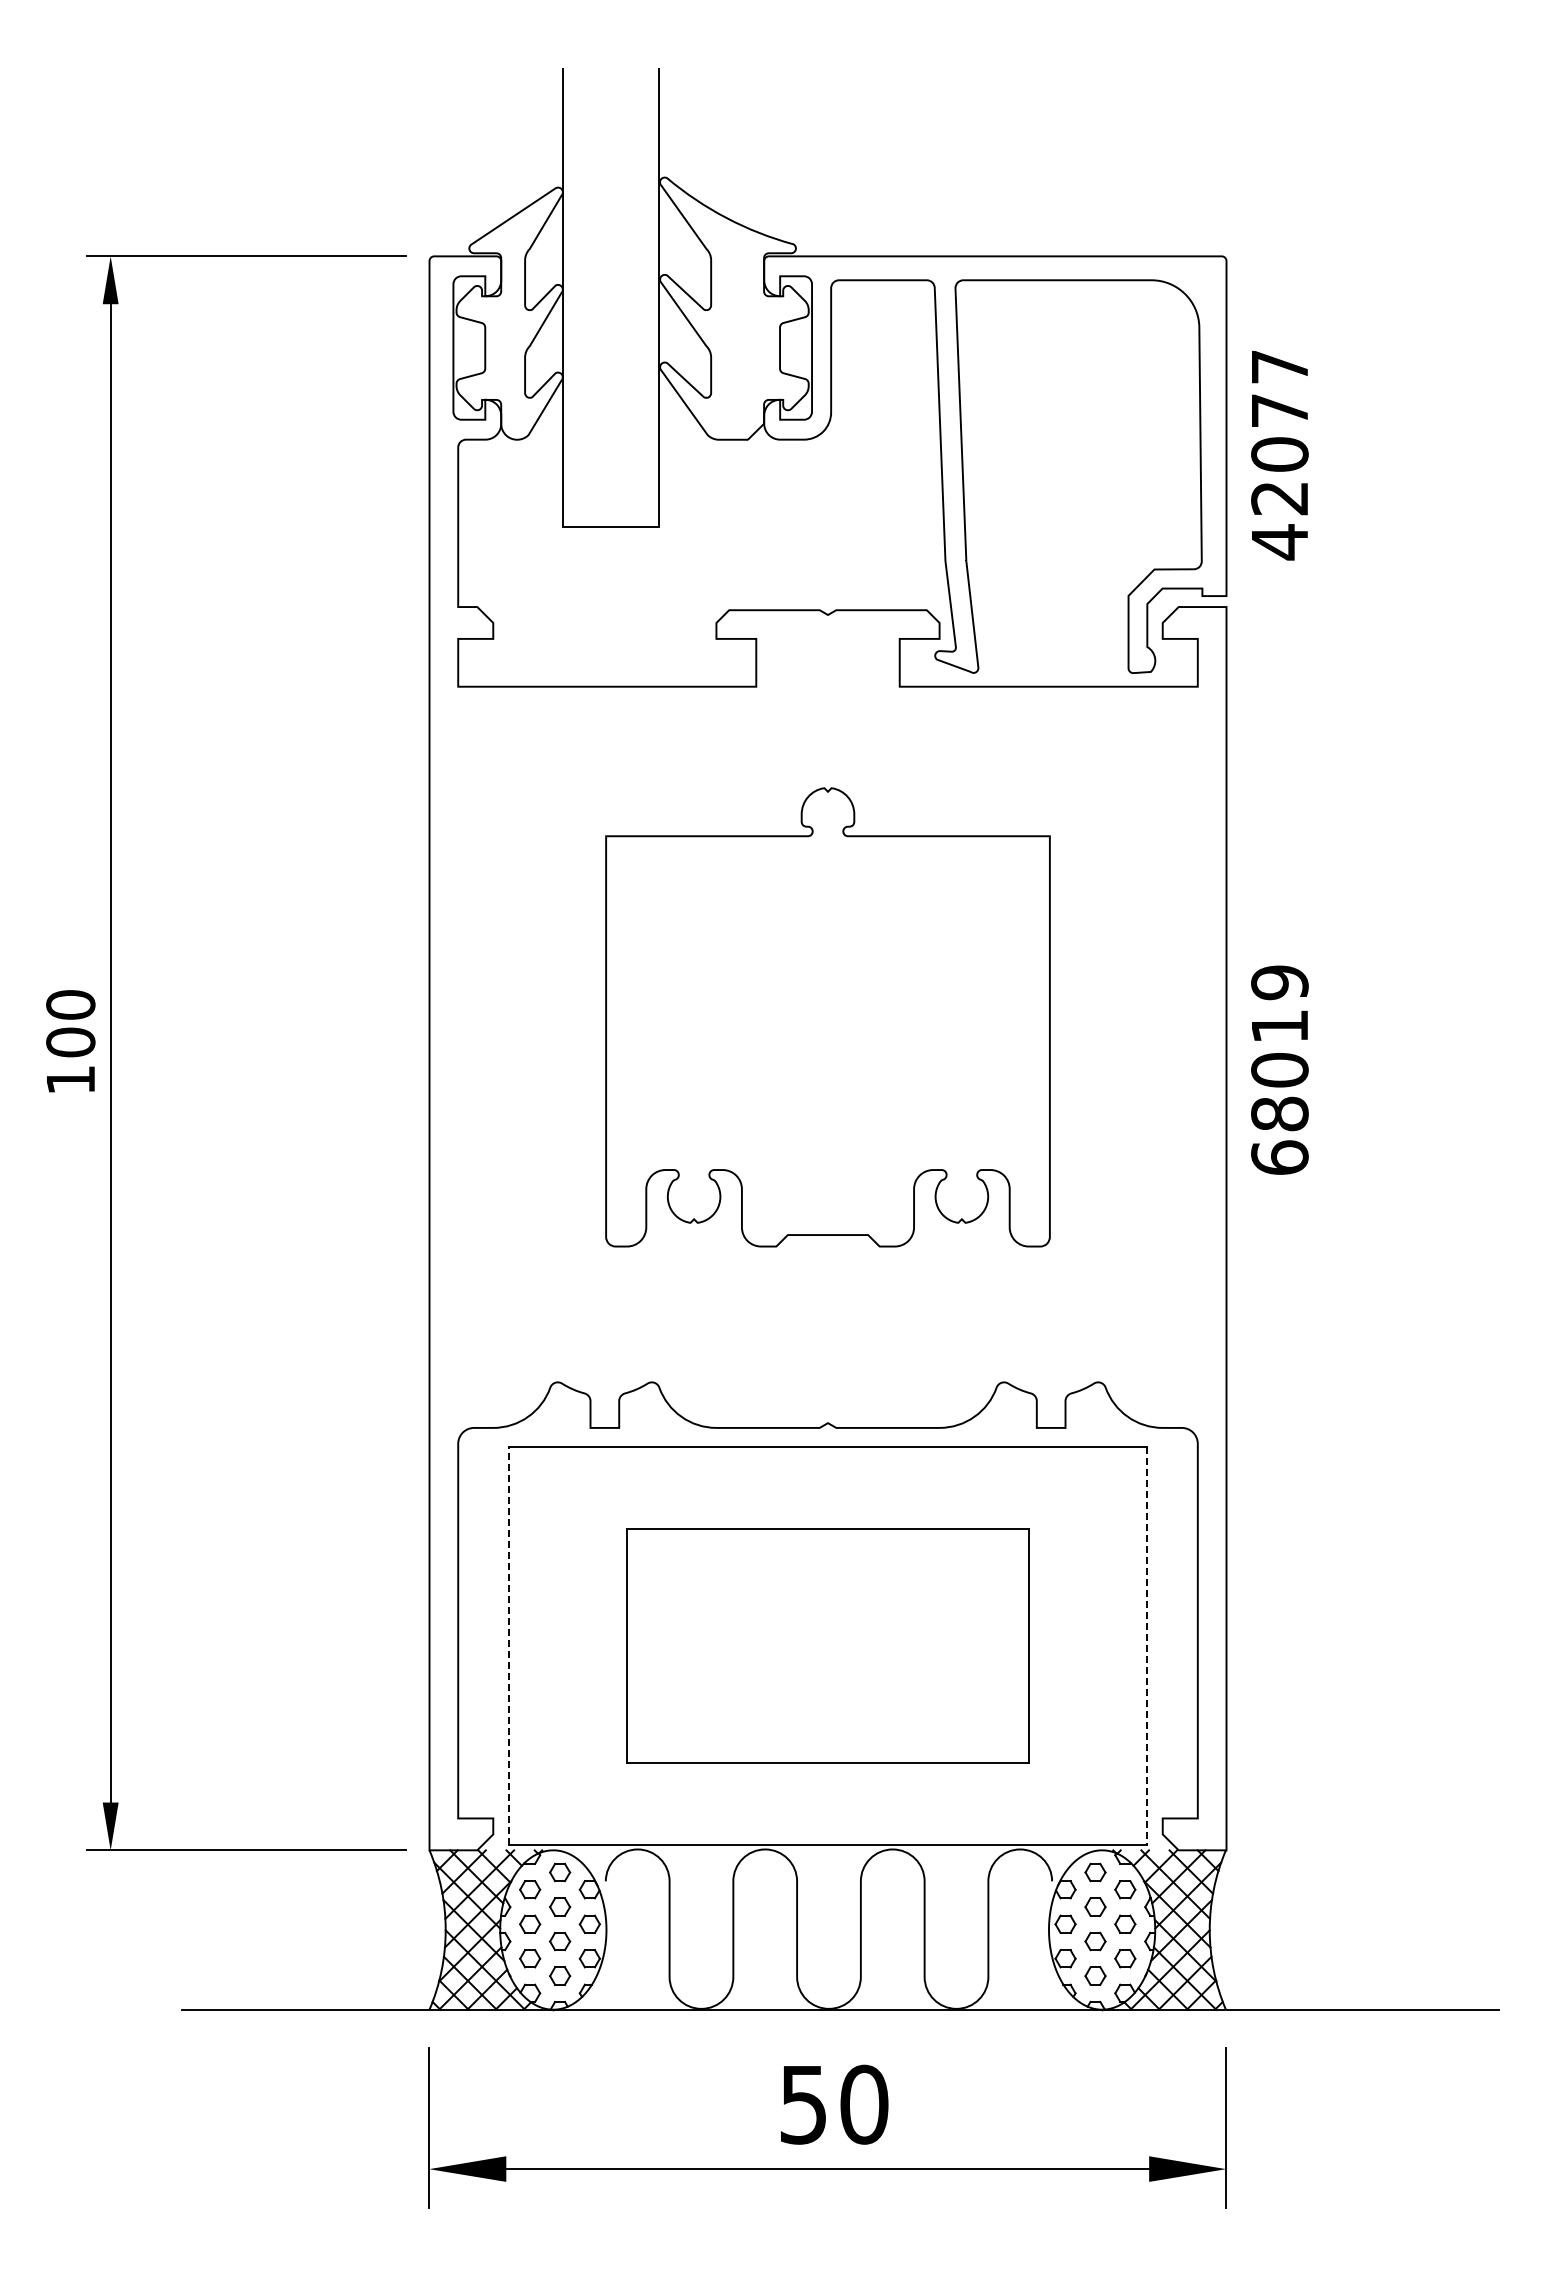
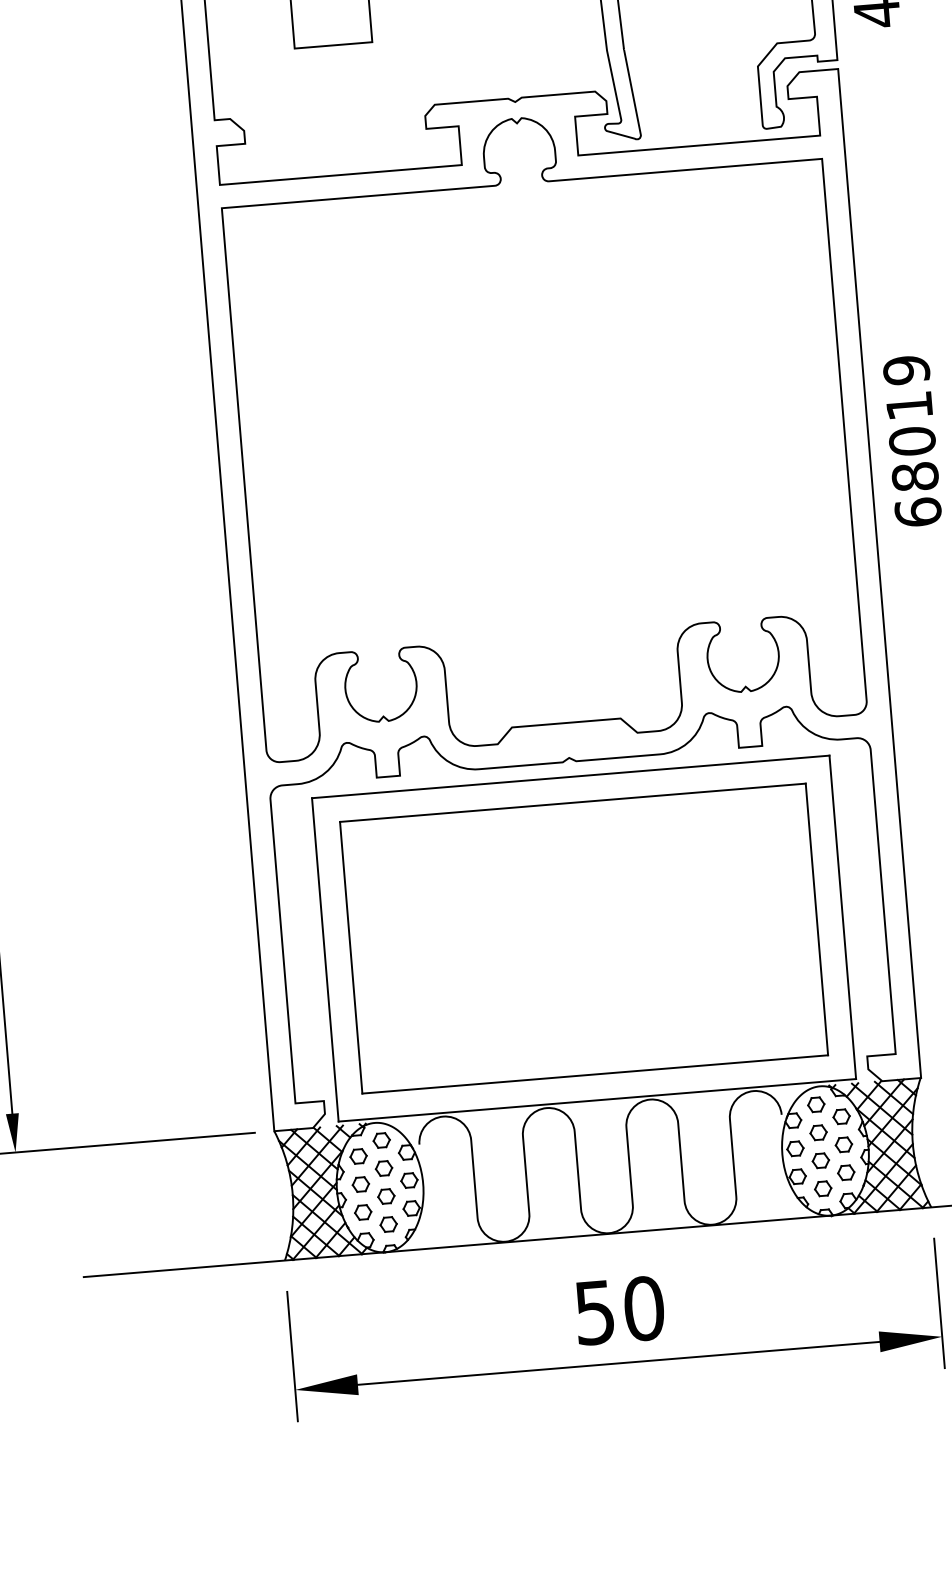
part: (827, 1017) -> (541, 428), size x1.67
line: (509, 1645) -> (325, 959), dashed -> solid
part: (827, 1645) -> (583, 938), size x1.43
line: (1146, 1646) -> (842, 917), dashed -> solid

